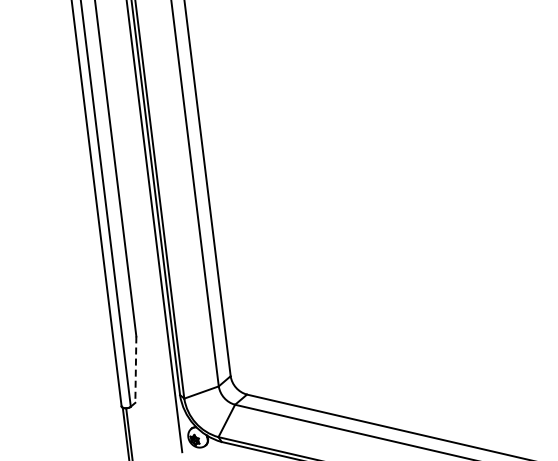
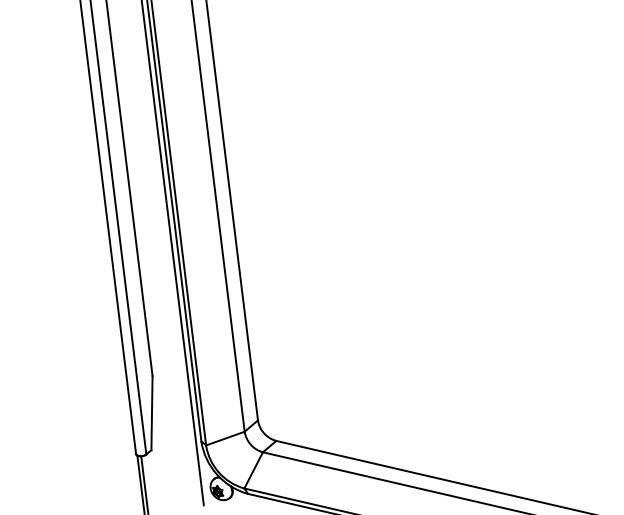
line: (135, 370) -> (151, 413), dashed -> solid

